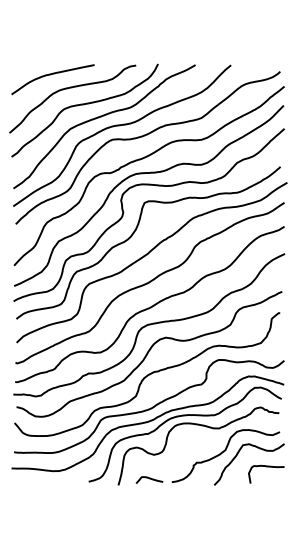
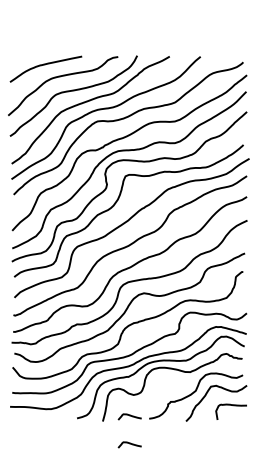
curve: (149, 511) -> (129, 444), added

